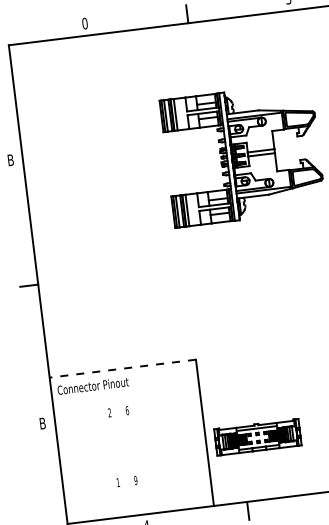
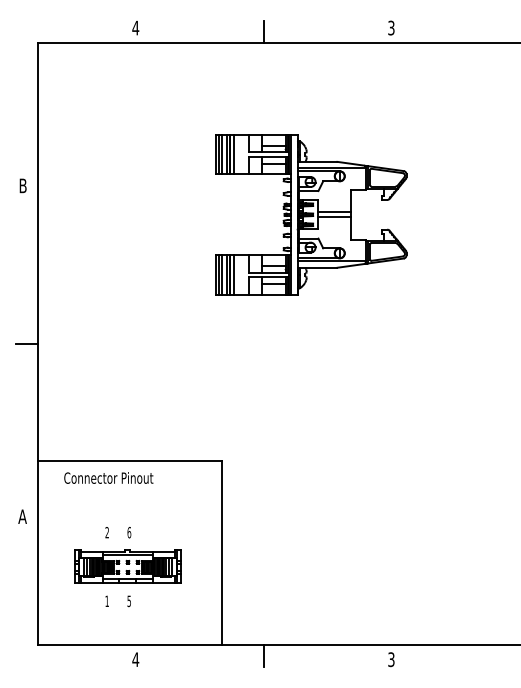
text: (84, 23) -> (135, 27), 0 -> 4
line: (123, 368) -> (130, 460), dashed -> solid
text: (92, 385) -> (108, 477), moved
text: (118, 411) -> (118, 532), moved
text: (42, 423) -> (22, 516), B -> A
part: (257, 437) -> (127, 566), moved
text: (135, 479) -> (129, 600), 9 -> 5

